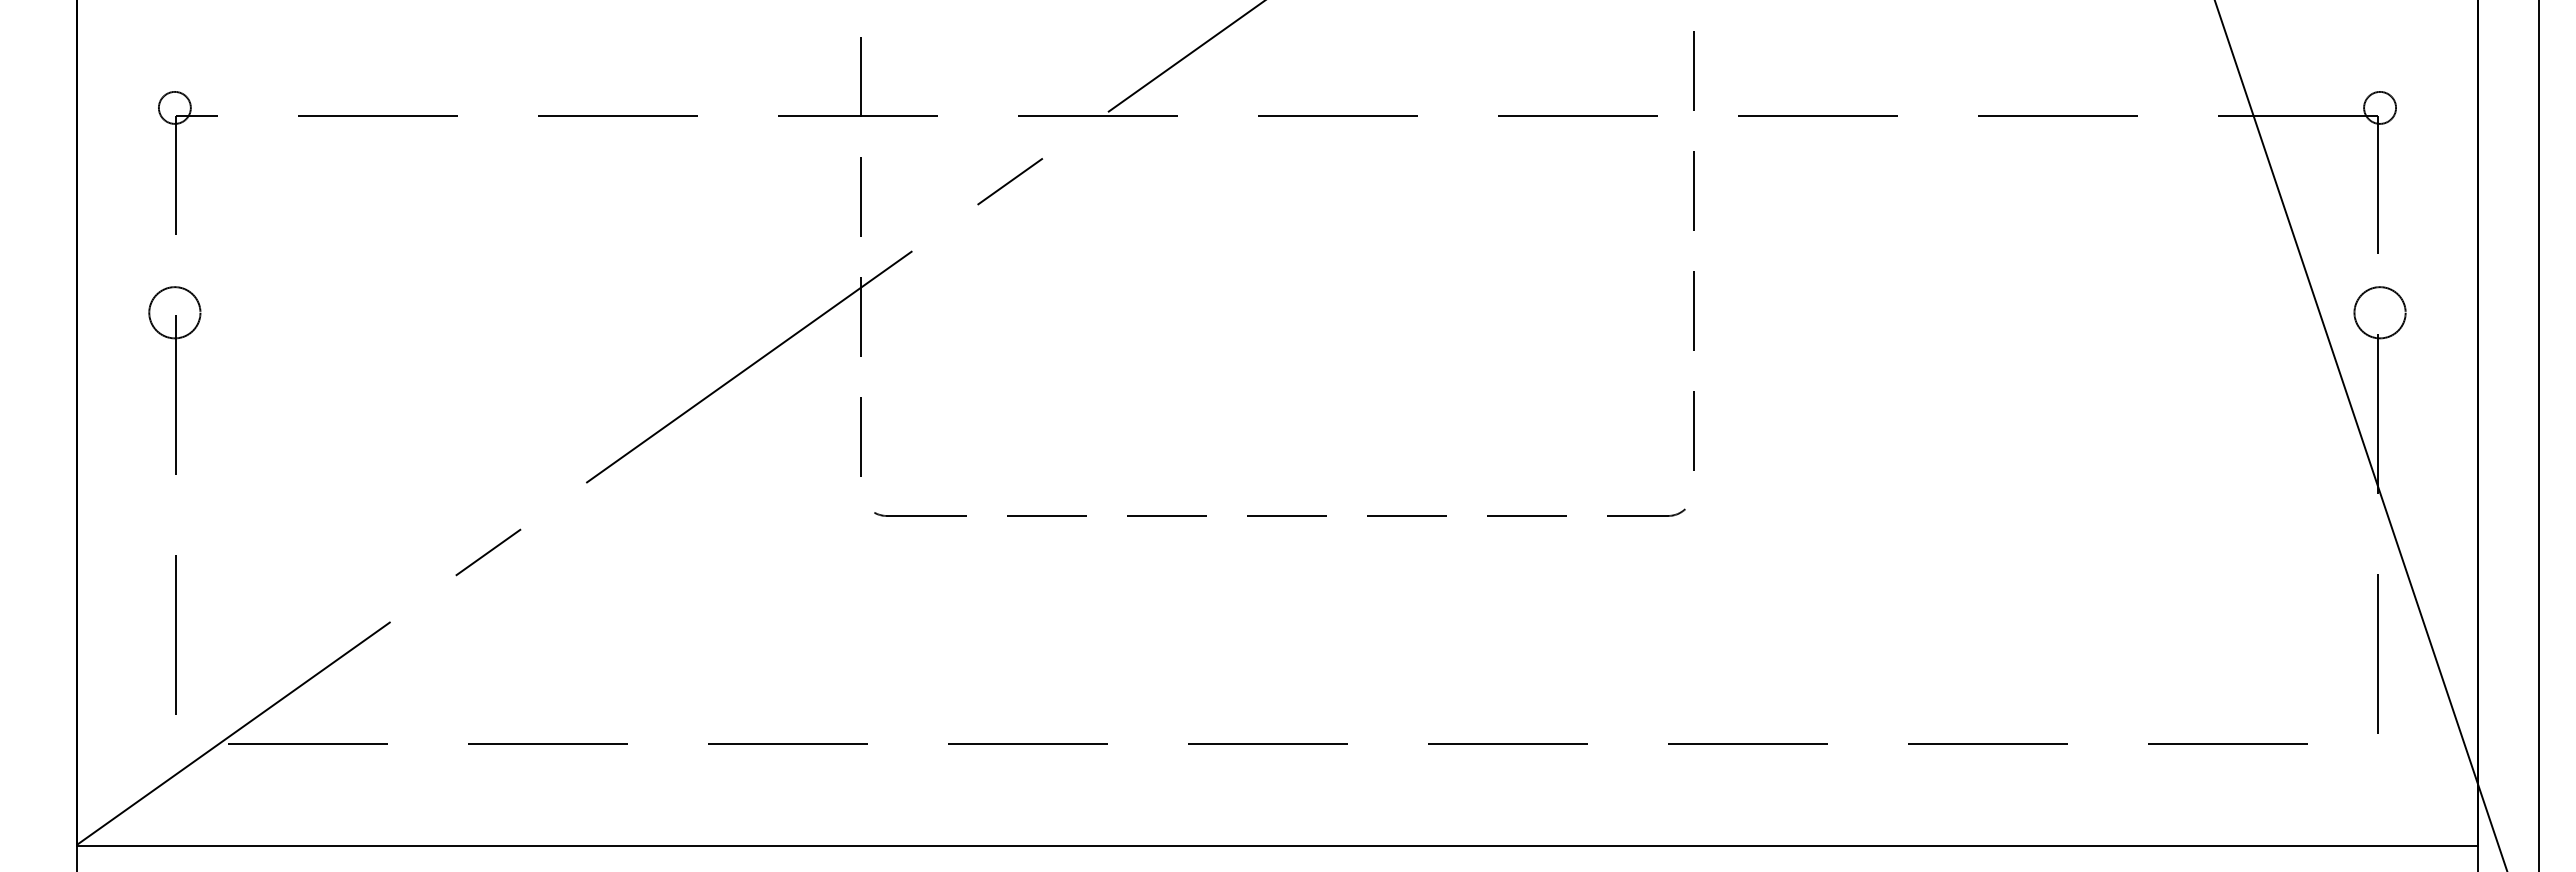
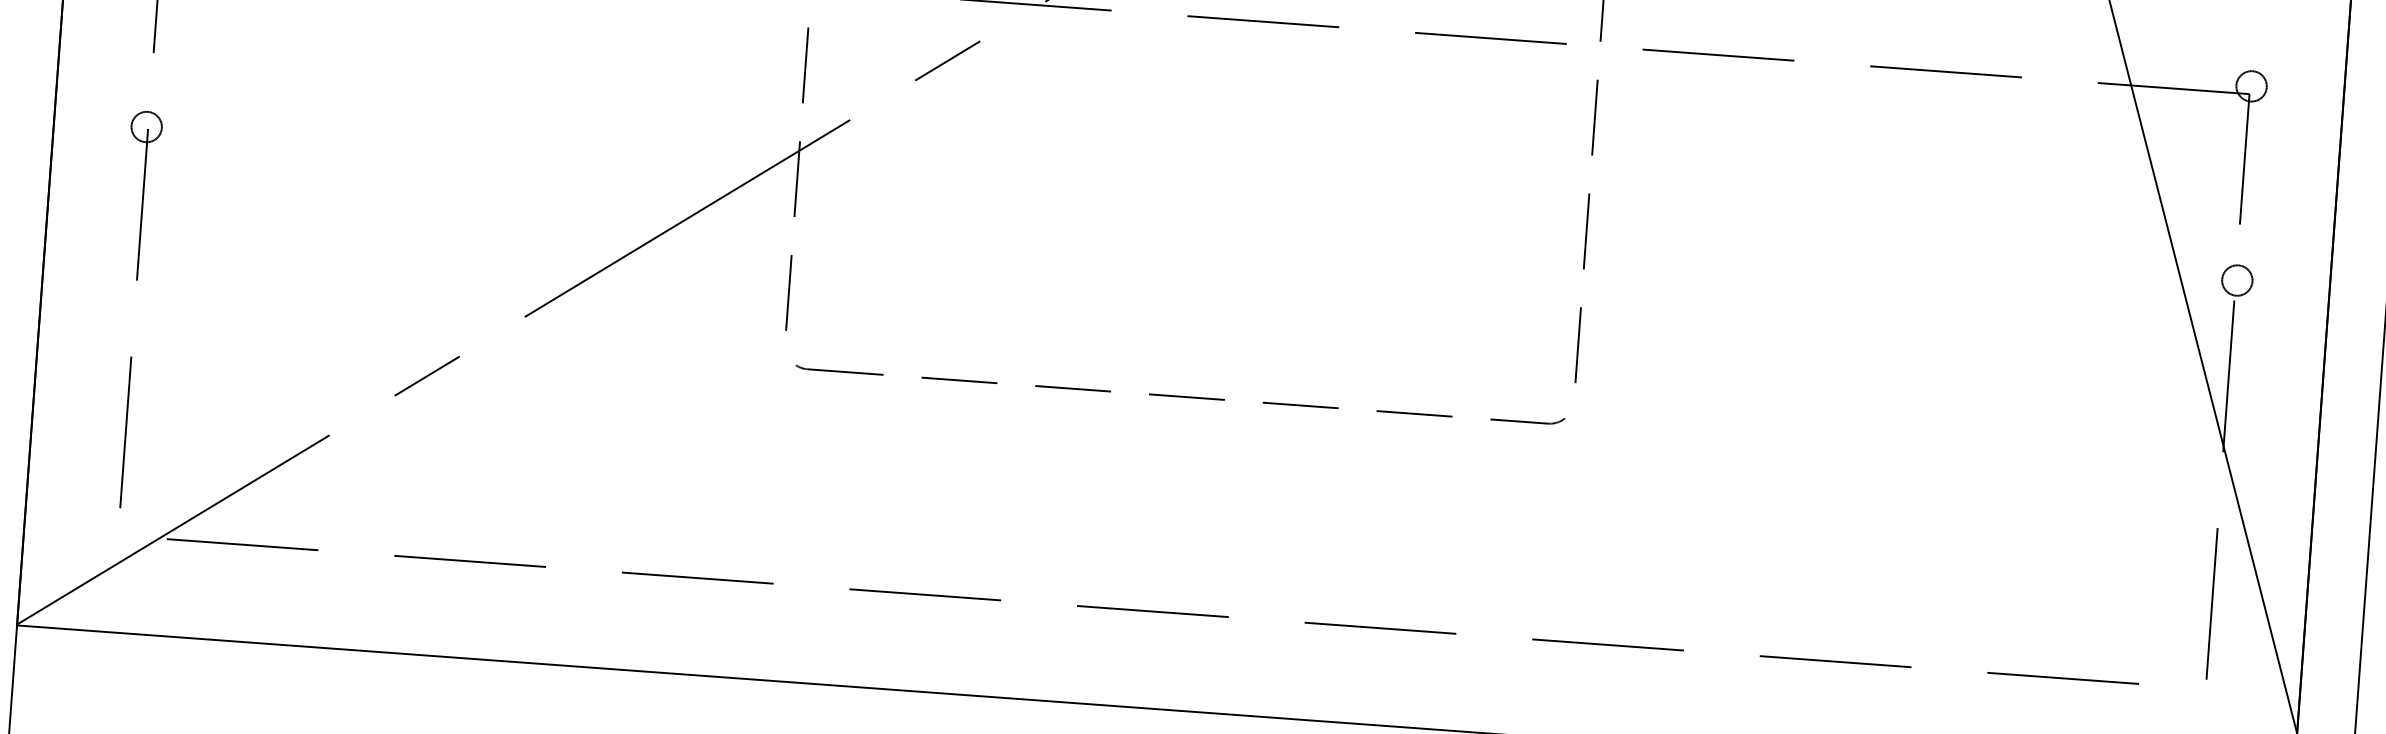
circle: (174, 312) -> (146, 126), size x0.62
circle: (2380, 312) -> (2237, 280), size x0.62

